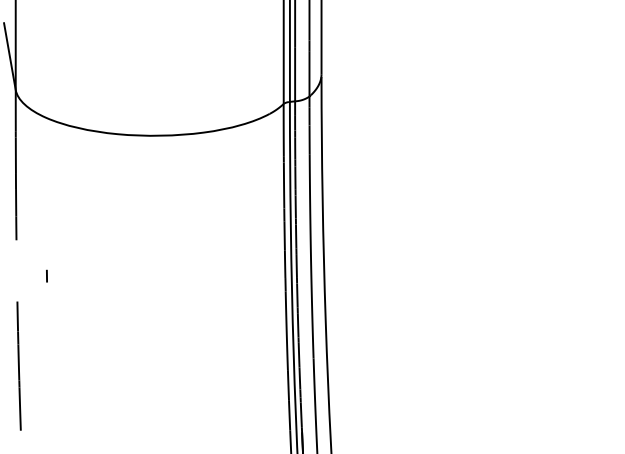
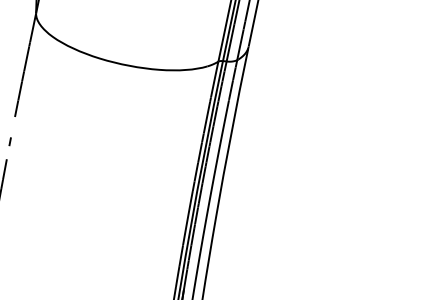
line: (46, 275) -> (9, 141), moved

